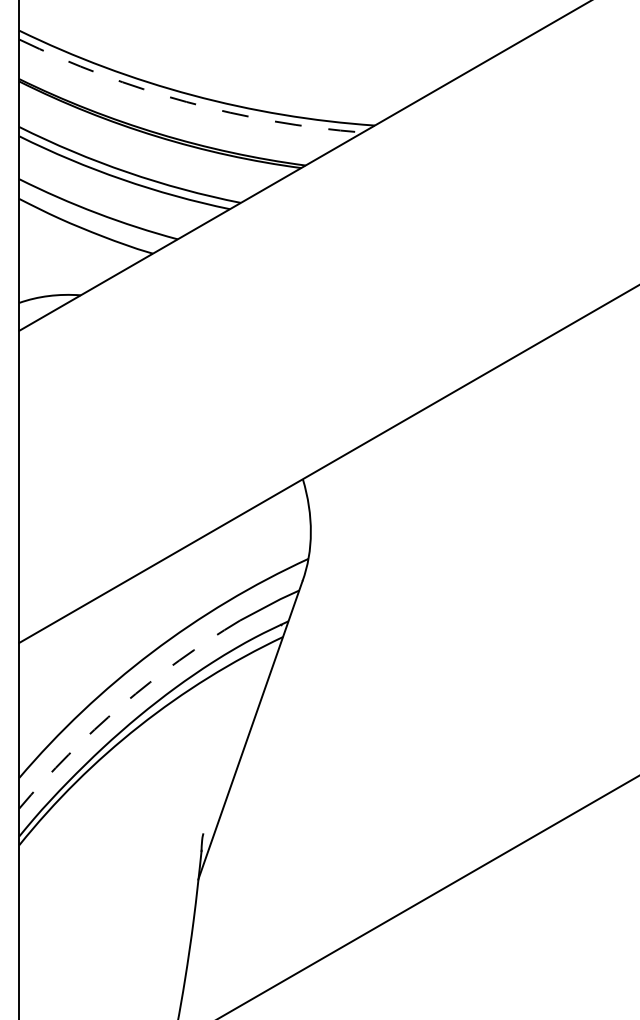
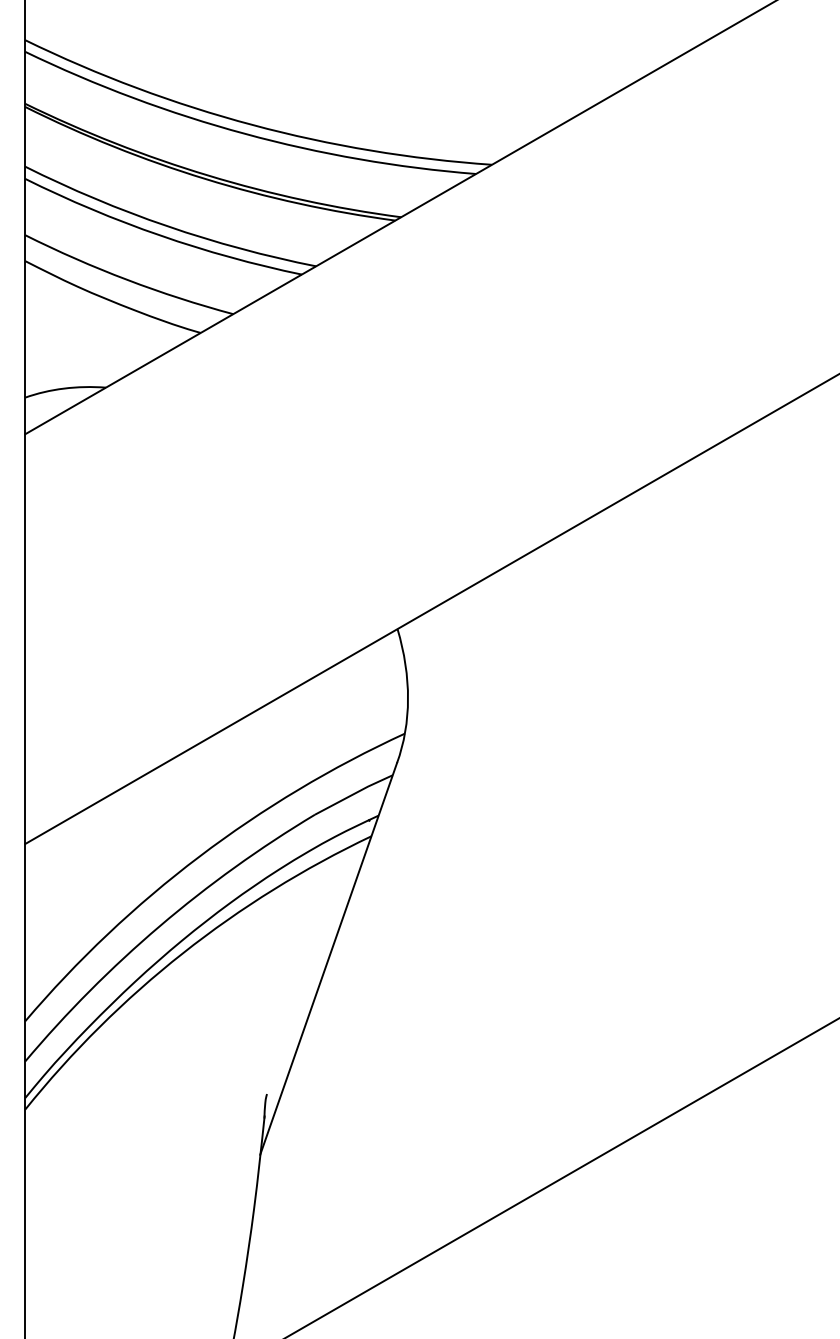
arc: (186, 102) -> (244, 134), dashed -> solid
arc: (121, 705) -> (159, 926), dashed -> solid

